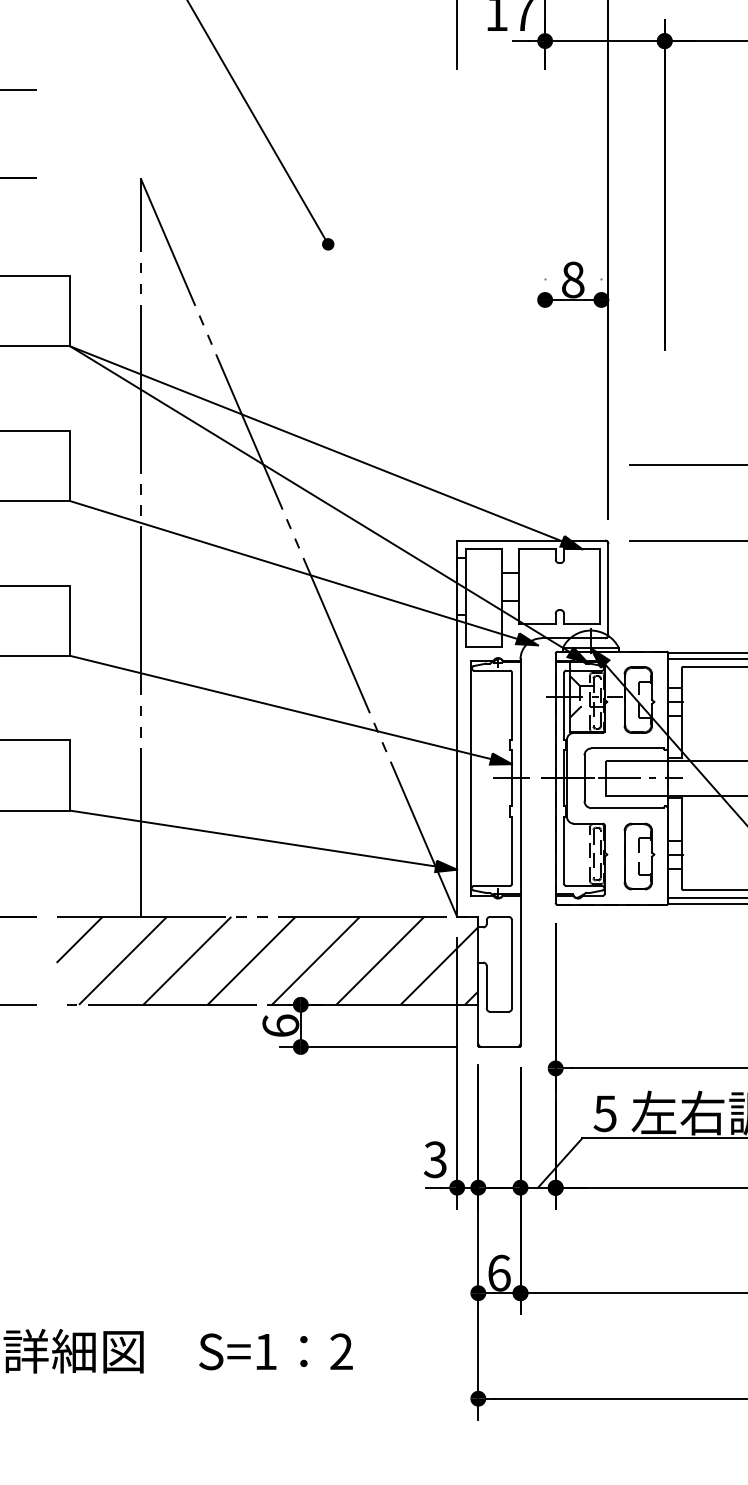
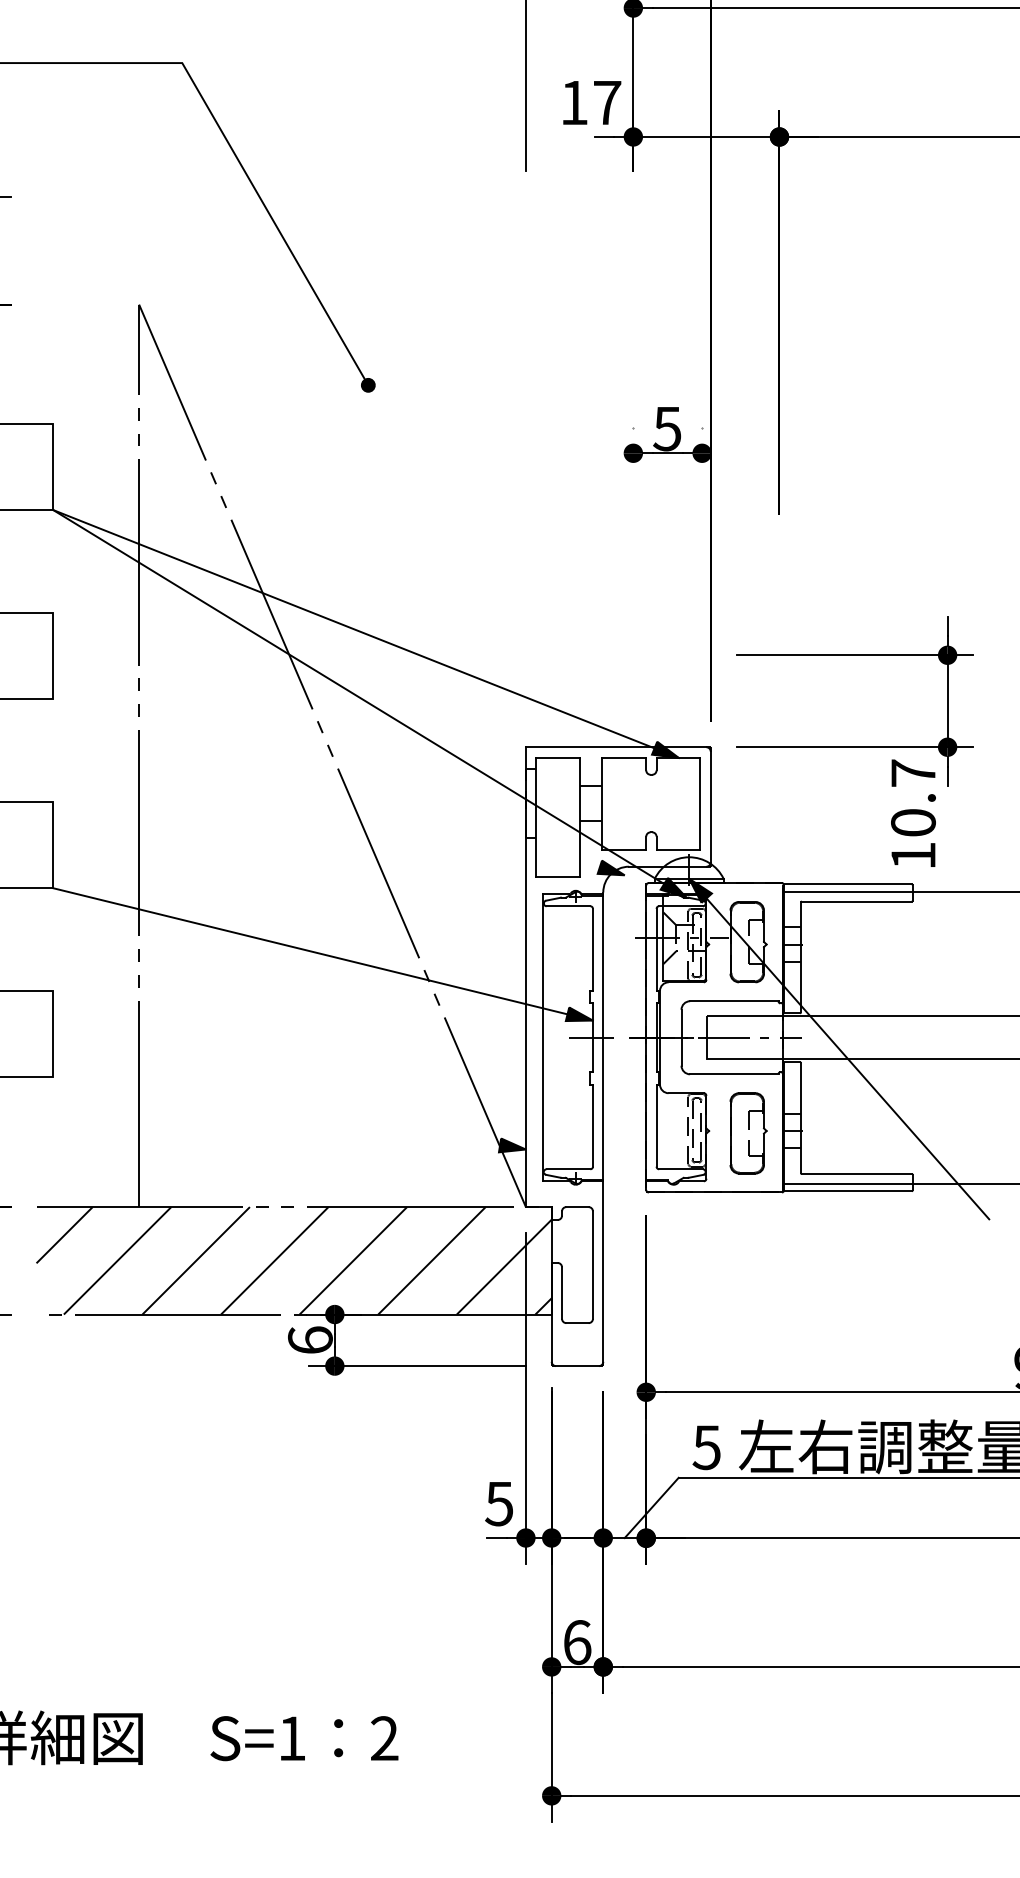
text: (573, 279) -> (667, 428), 8 -> 5
line: (303, 573) -> (338, 787), removed
line: (263, 840) -> (289, 1113), removed
text: (434, 1159) -> (498, 1503), 3 -> 5

